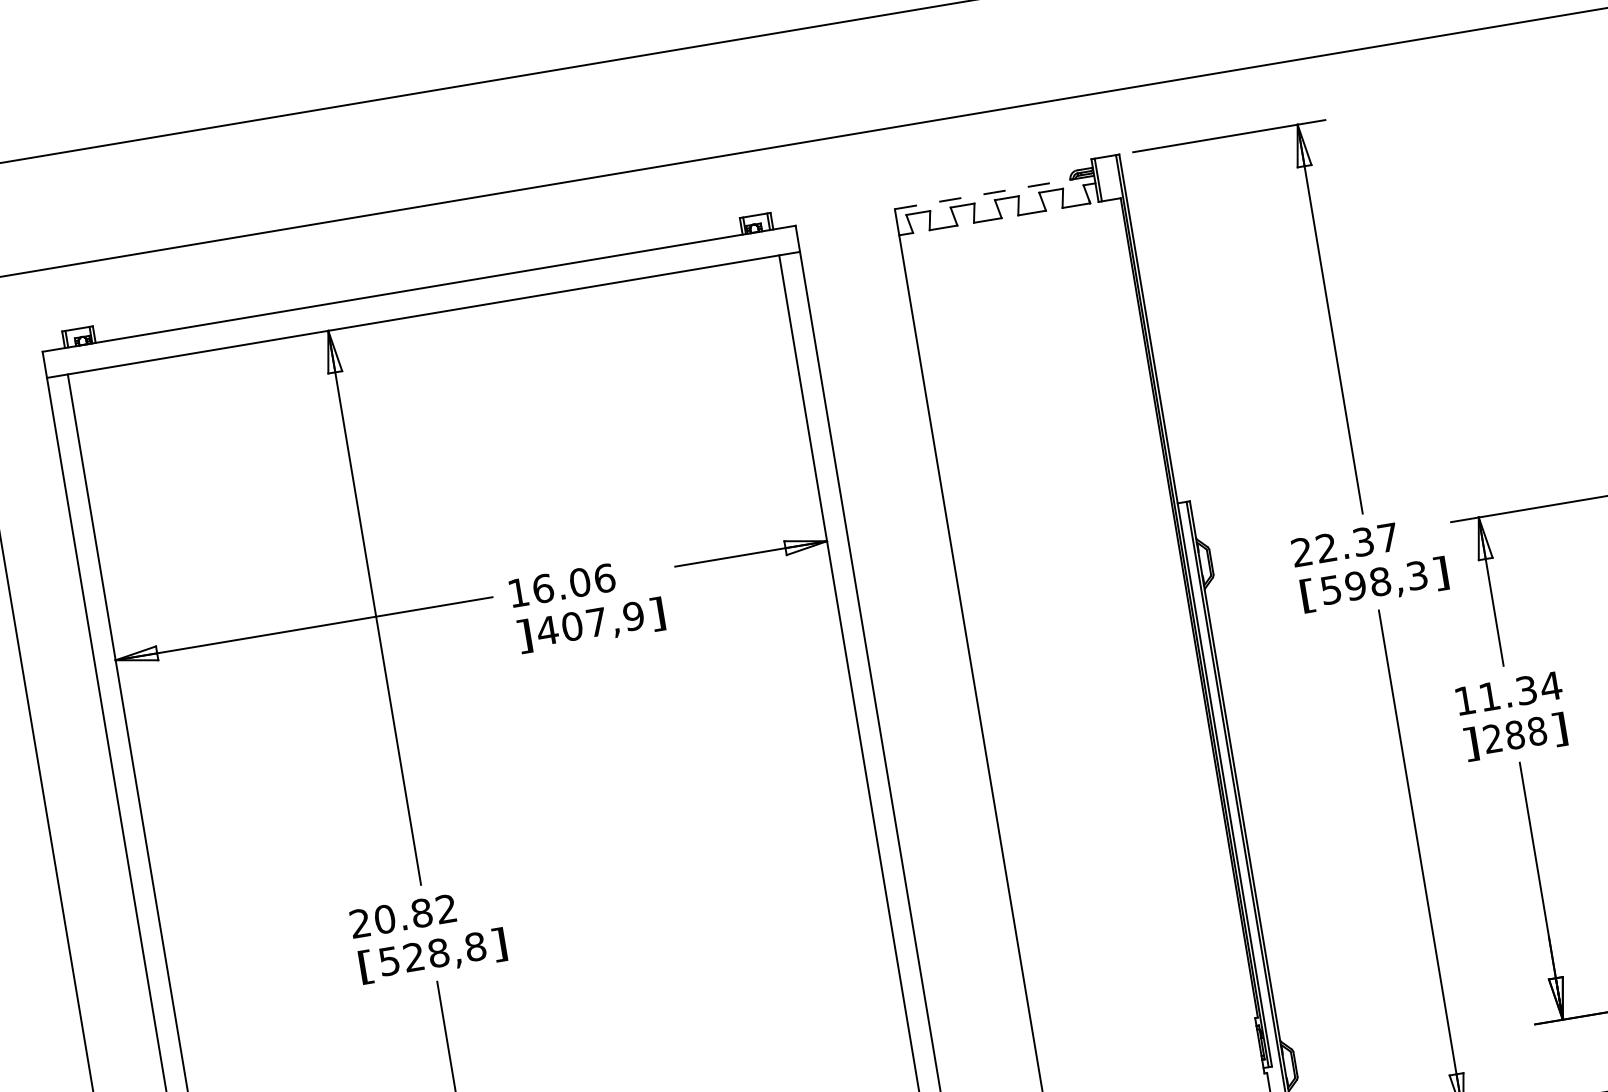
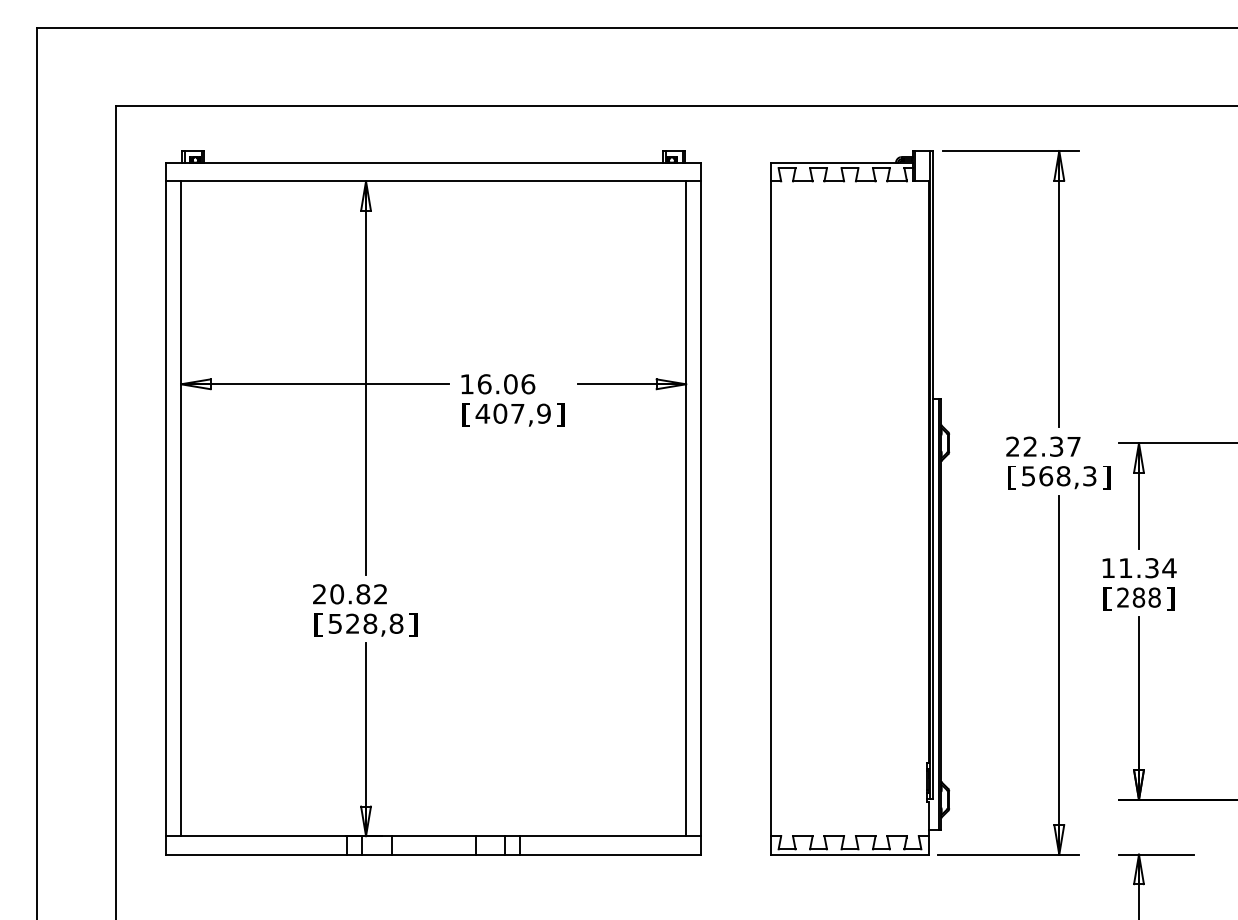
line: (994, 191) -> (842, 162), dashed -> solid
text: (1356, 586) -> (1046, 476), 598,3 -> 568,3
text: (524, 635) -> (466, 414), ] -> [
text: (1471, 743) -> (1107, 598), ] -> [

